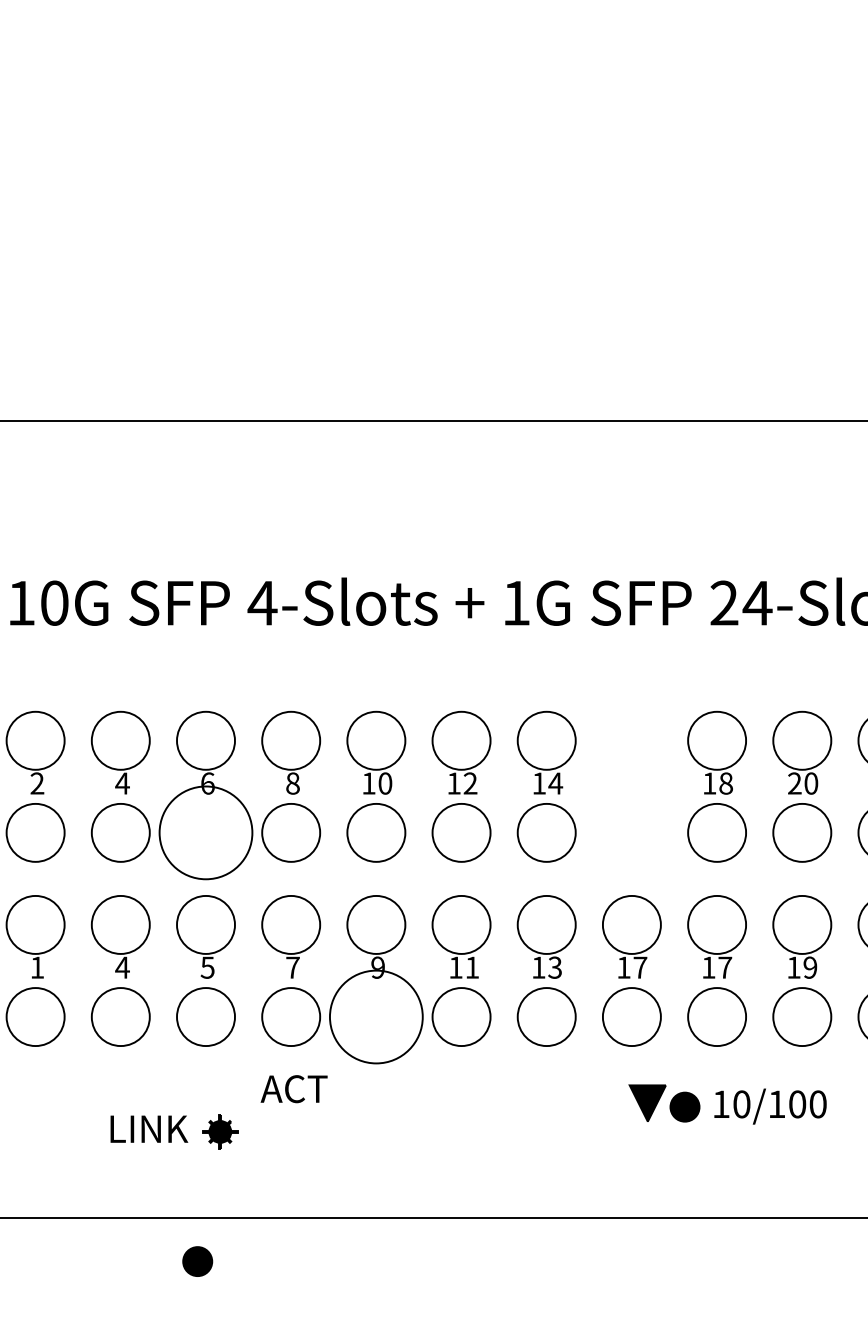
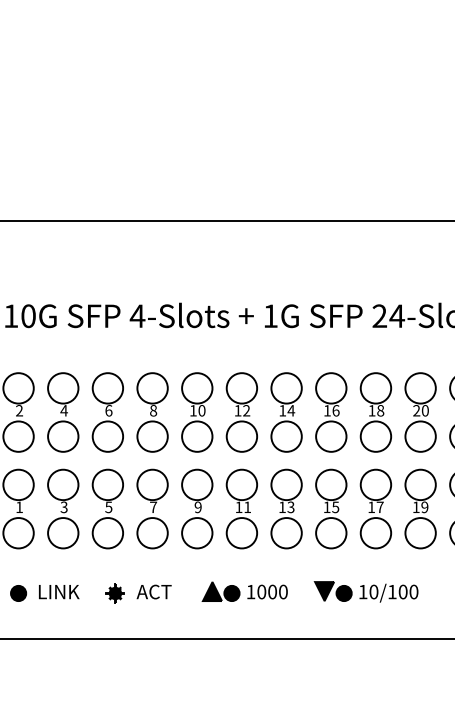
part: (632, 786) -> (331, 412), added
circle: (205, 832) -> (107, 436), size x0.62
text: (121, 967) -> (63, 507), 4 -> 3
text: (639, 967) -> (335, 507), 17 -> 15
circle: (376, 1017) -> (197, 533), size x0.62
text: (292, 1088) -> (153, 591), moved
part: (725, 1103) -> (365, 591), moved
part: (466, 1128) -> (244, 591), added
text: (149, 1130) -> (59, 592), moved
part: (197, 1261) -> (18, 593), moved

